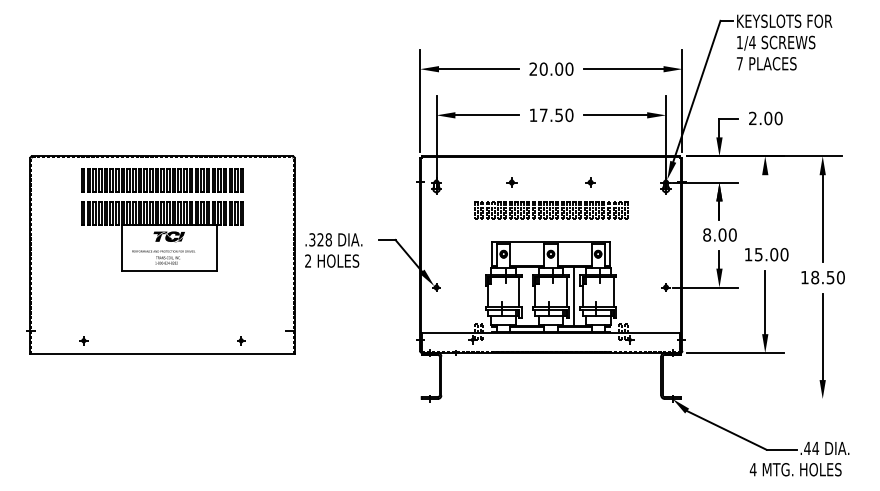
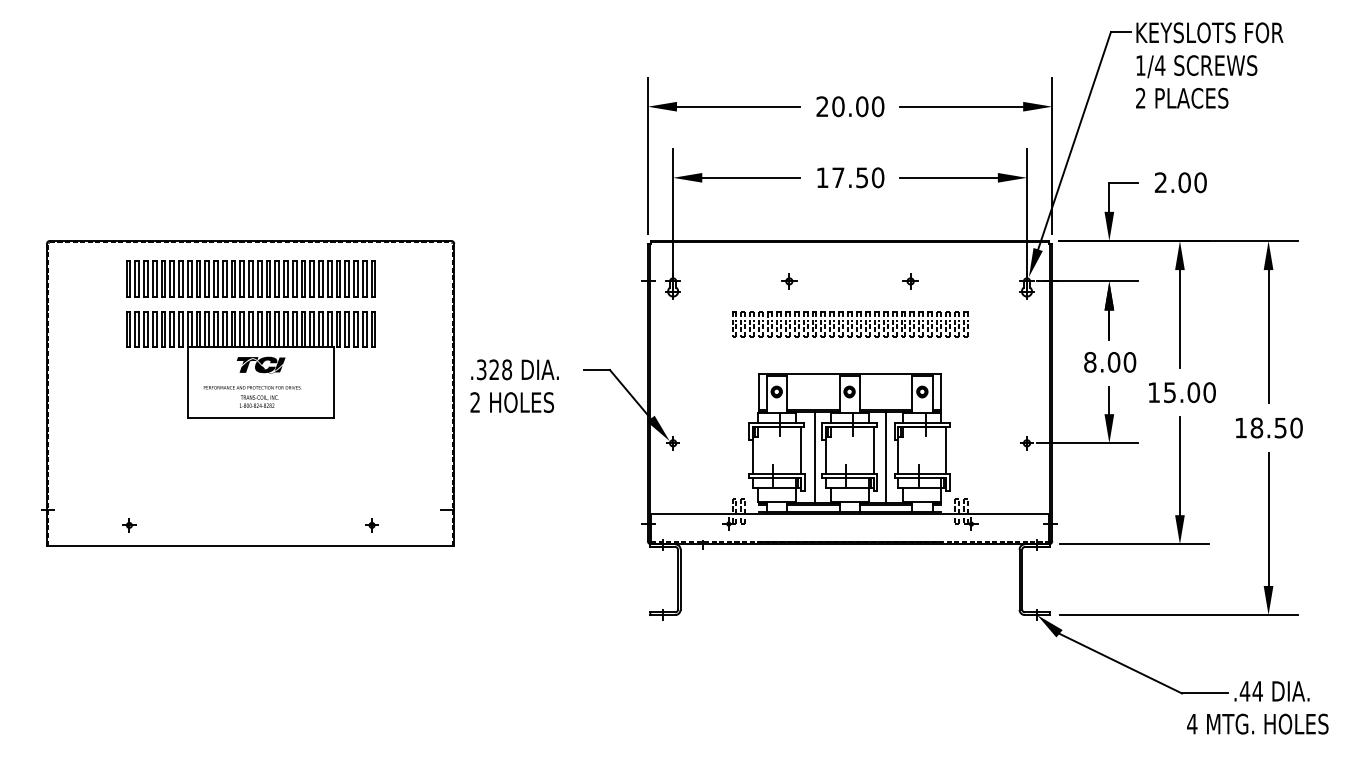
text: (739, 63) -> (1140, 97), 7 -> 2
line: (765, 206) -> (1180, 318), added
line: (528, 296) -> (814, 457), added
line: (764, 398) -> (1178, 614), added
text: (795, 469) -> (1257, 723), moved

